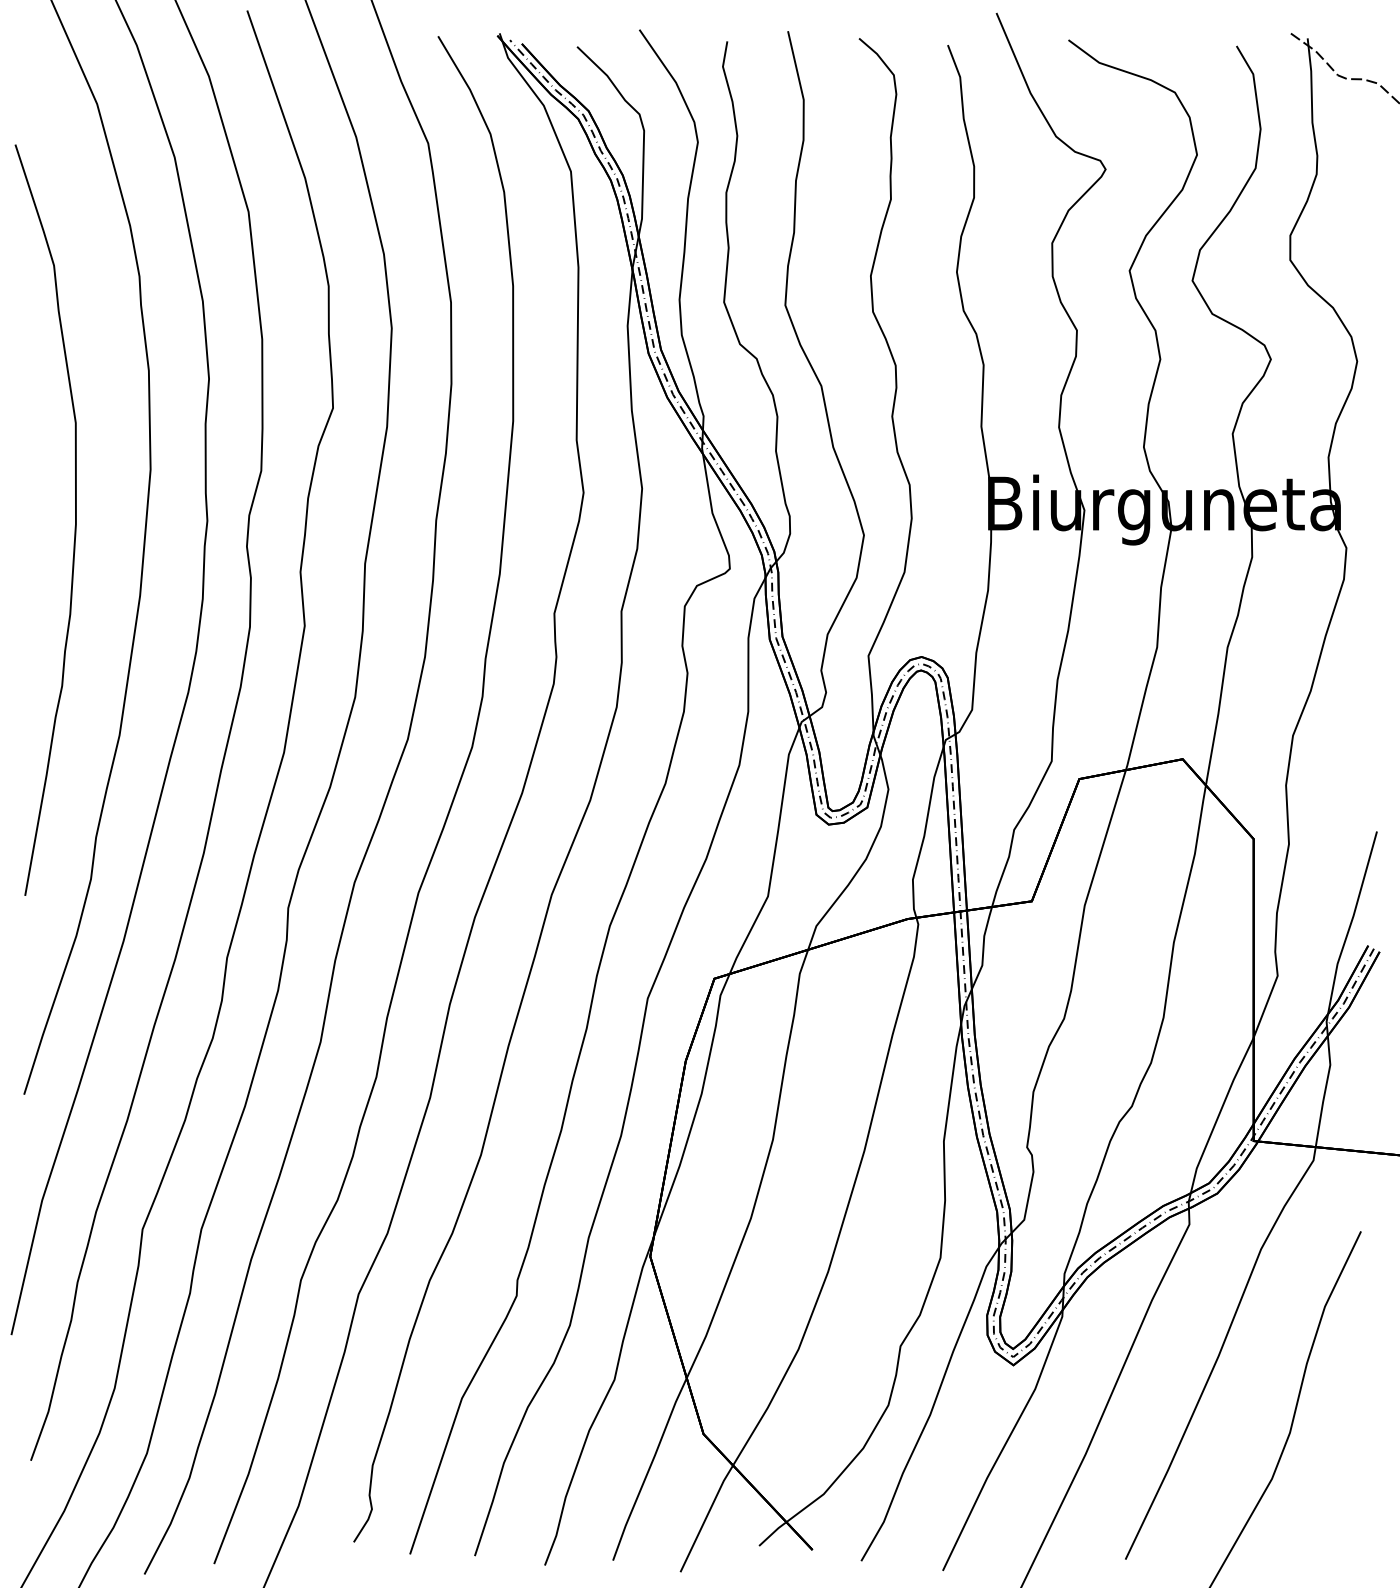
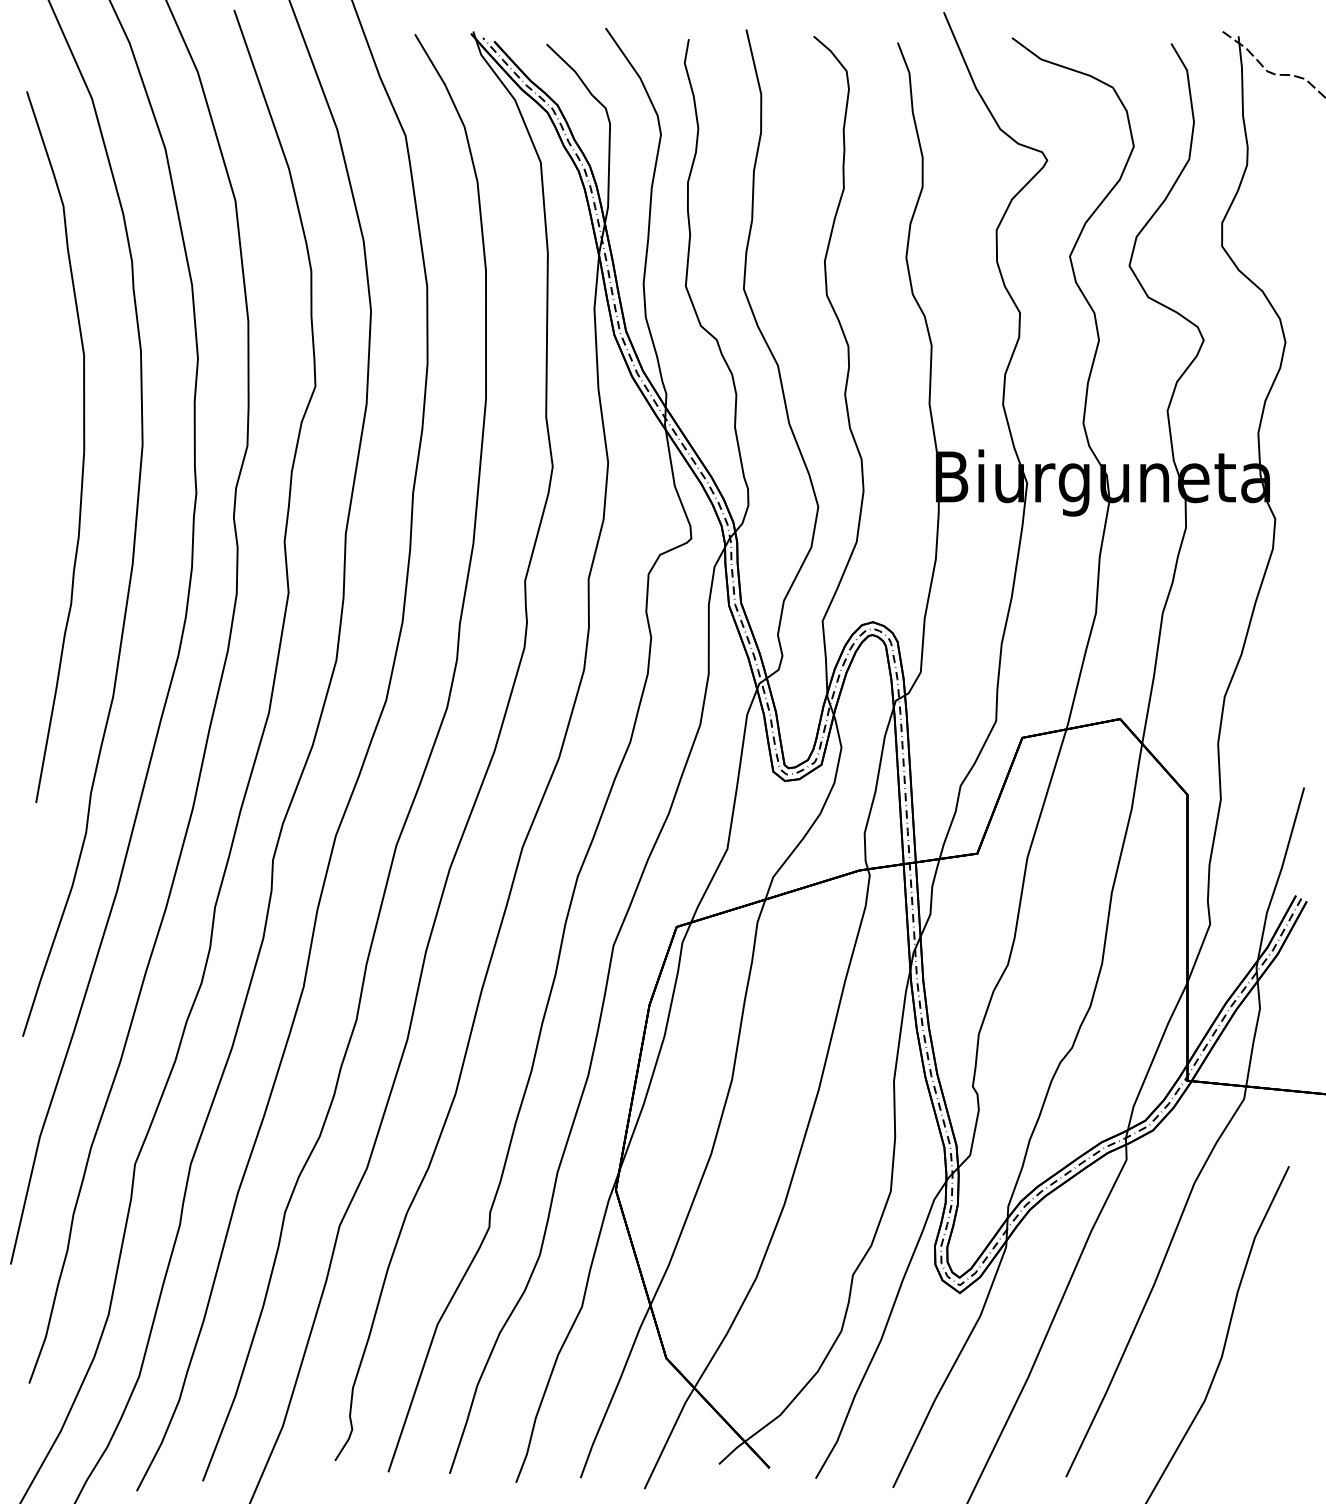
curve: (74, 526) -> (82, 453), moved

